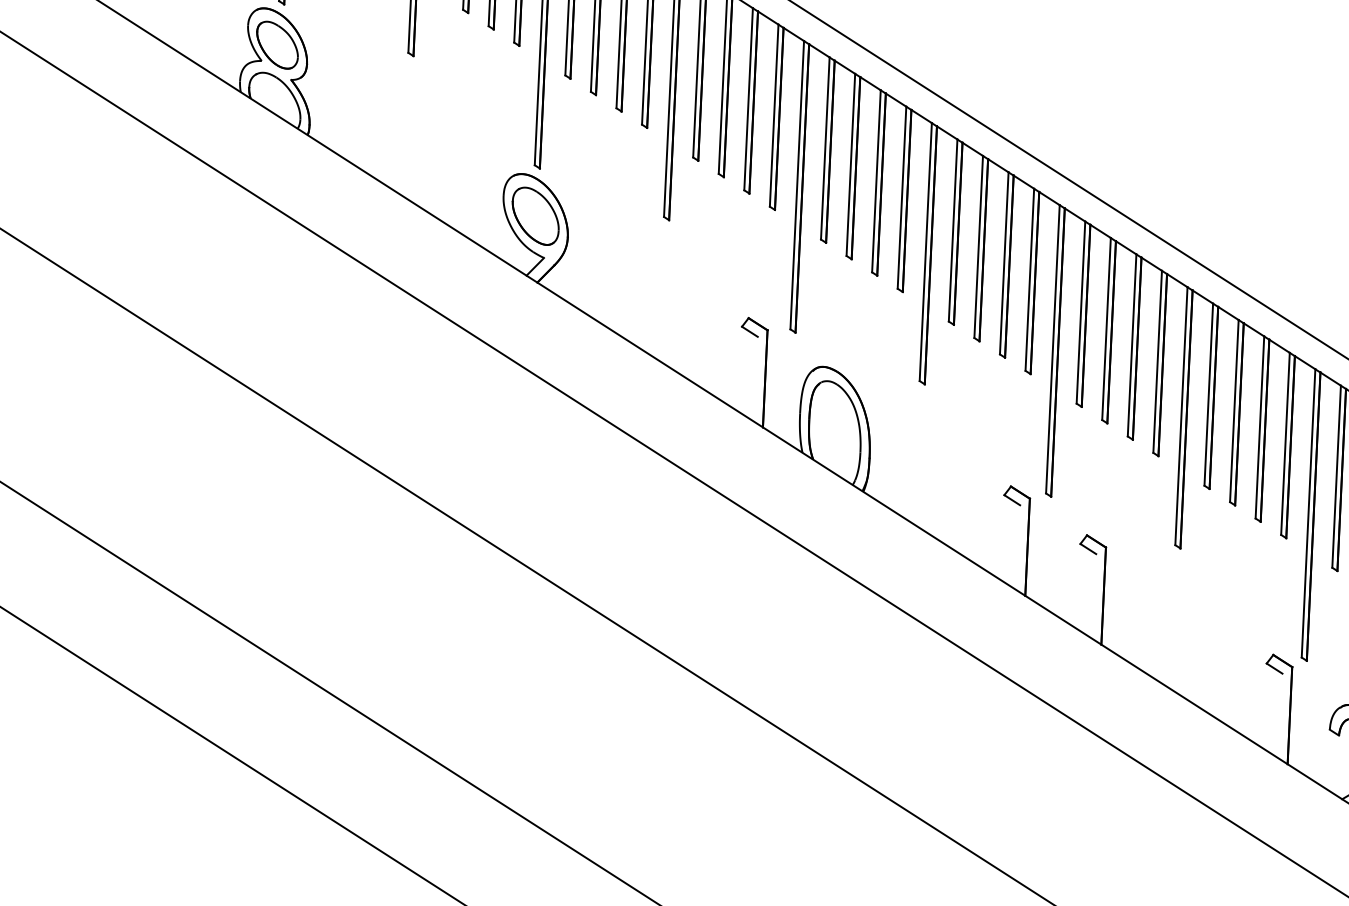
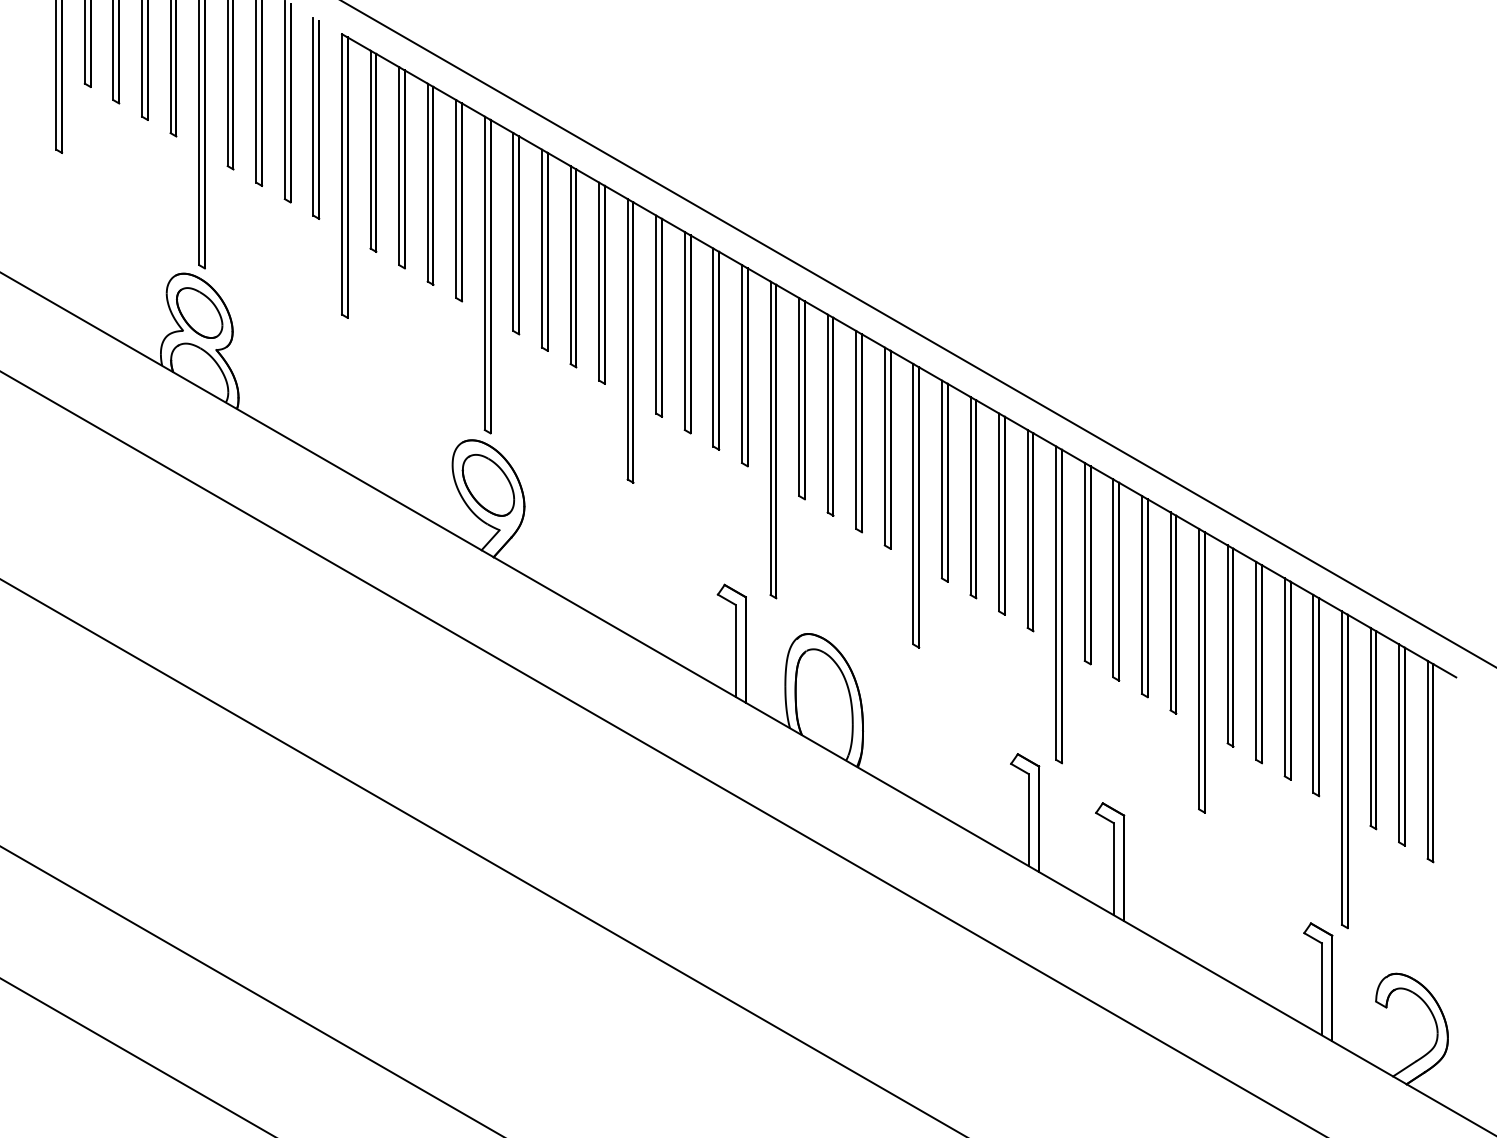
line: (755, 378) -> (735, 650), added
line: (1017, 547) -> (1028, 820), added
line: (1093, 596) -> (1113, 869), added
line: (1280, 716) -> (1321, 989), added

